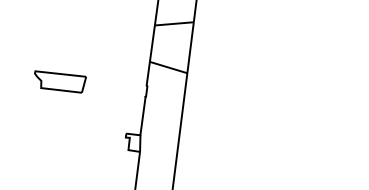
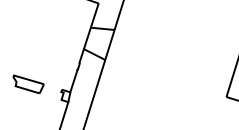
part: (61, 81) -> (28, 84), moved

